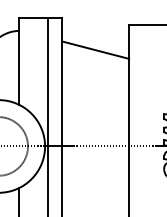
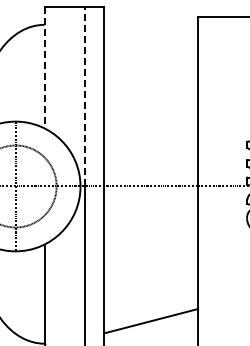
line: (95, 49) -> (151, 51), removed
line: (19, 61) -> (44, 67), solid -> dashed
line: (47, 82) -> (84, 96), solid -> dashed

